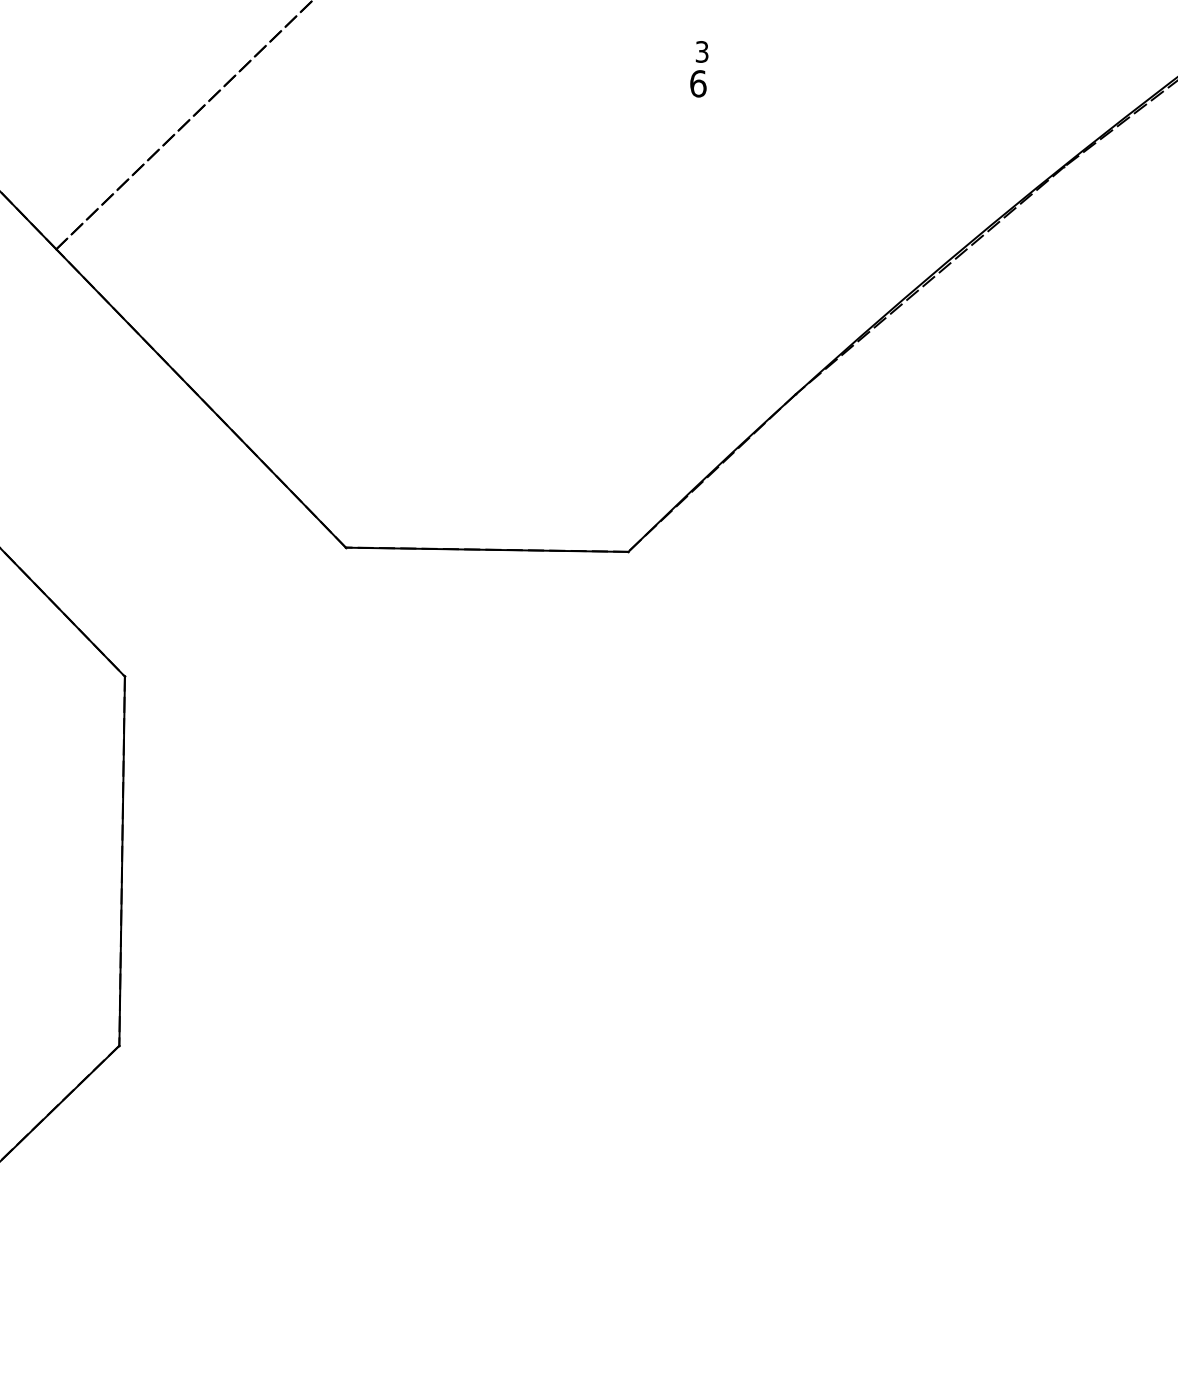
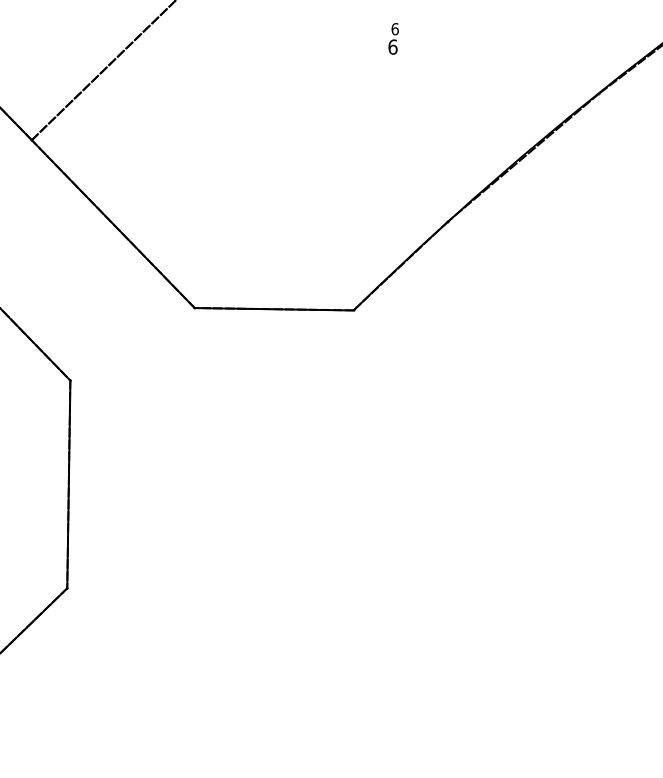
text: (700, 52) -> (394, 29), 3 -> 6

